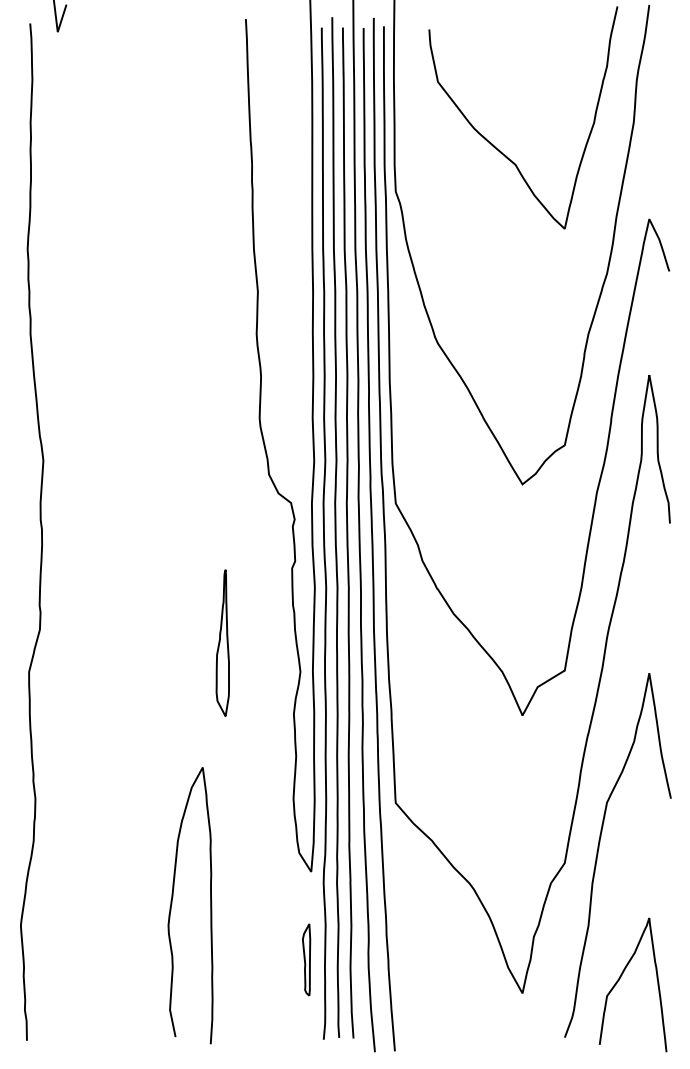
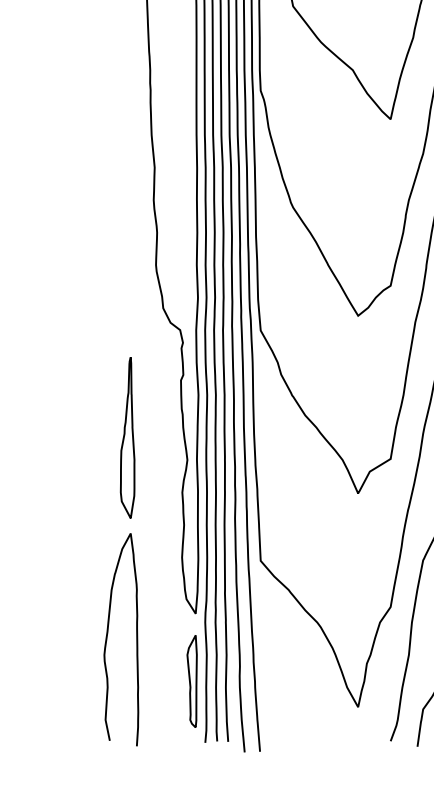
part: (222, 642) -> (127, 437), size x1.43
curve: (172, 904) -> (107, 638), moved
part: (306, 959) -> (192, 681), size x1.67

